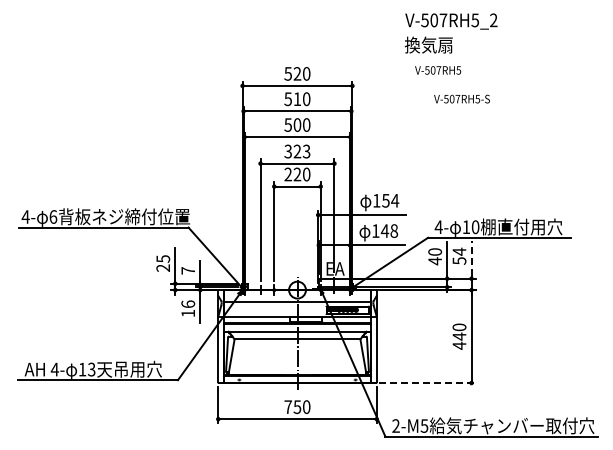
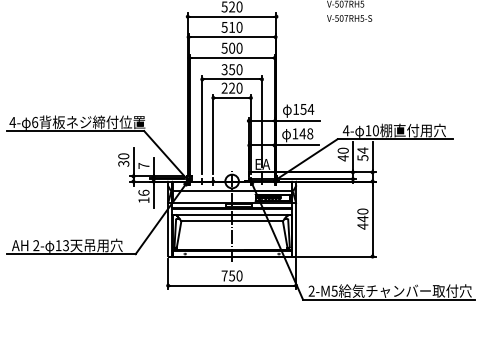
text: (461, 98) -> (349, 17), moved
text: (301, 151) -> (235, 69), 323 -> 350
line: (471, 258) -> (372, 155), dashed -> solid
text: (163, 263) -> (123, 160), 25 -> 30
text: (54, 369) -> (35, 245), 4- -> 2-
line: (427, 383) -> (337, 256), dashed -> solid

